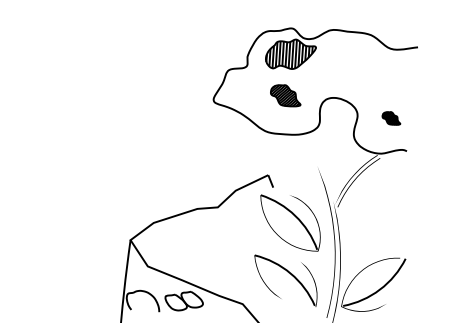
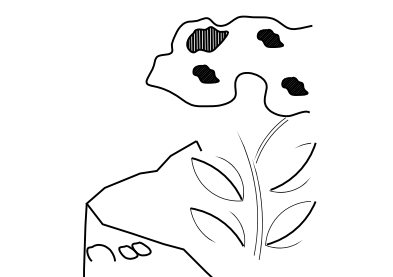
part: (365, 58) -> (269, 38), added
part: (391, 117) -> (294, 85), size x1.67
part: (386, 221) -> (297, 171), added

